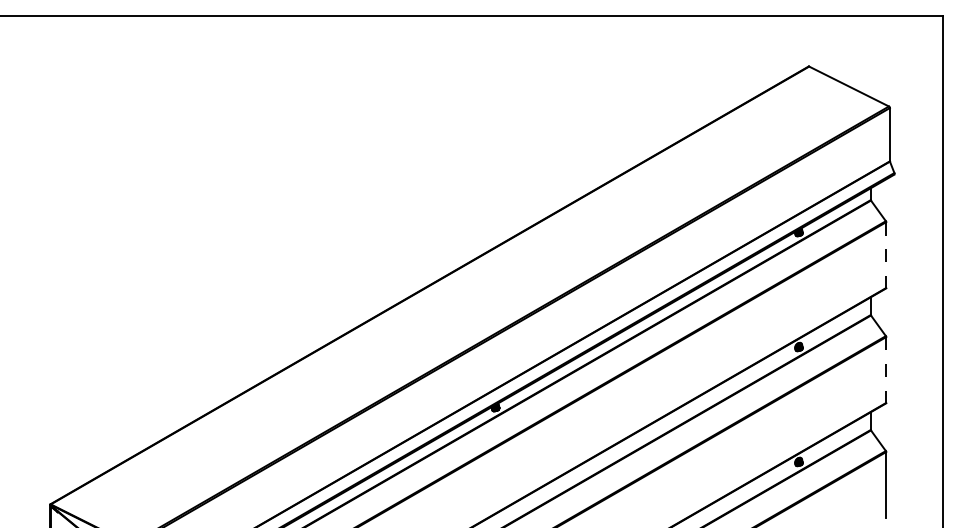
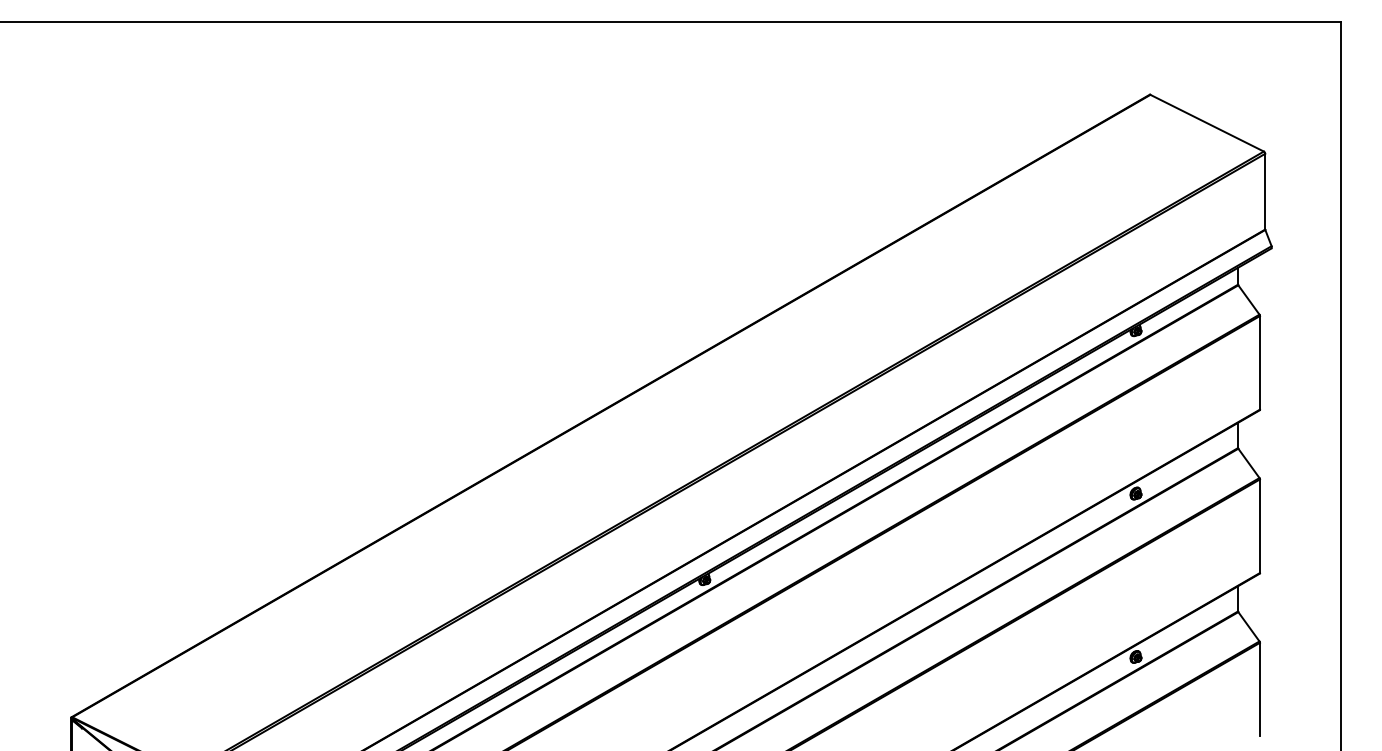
line: (885, 254) -> (1259, 362), dashed -> solid
line: (885, 370) -> (1259, 526), dashed -> solid

